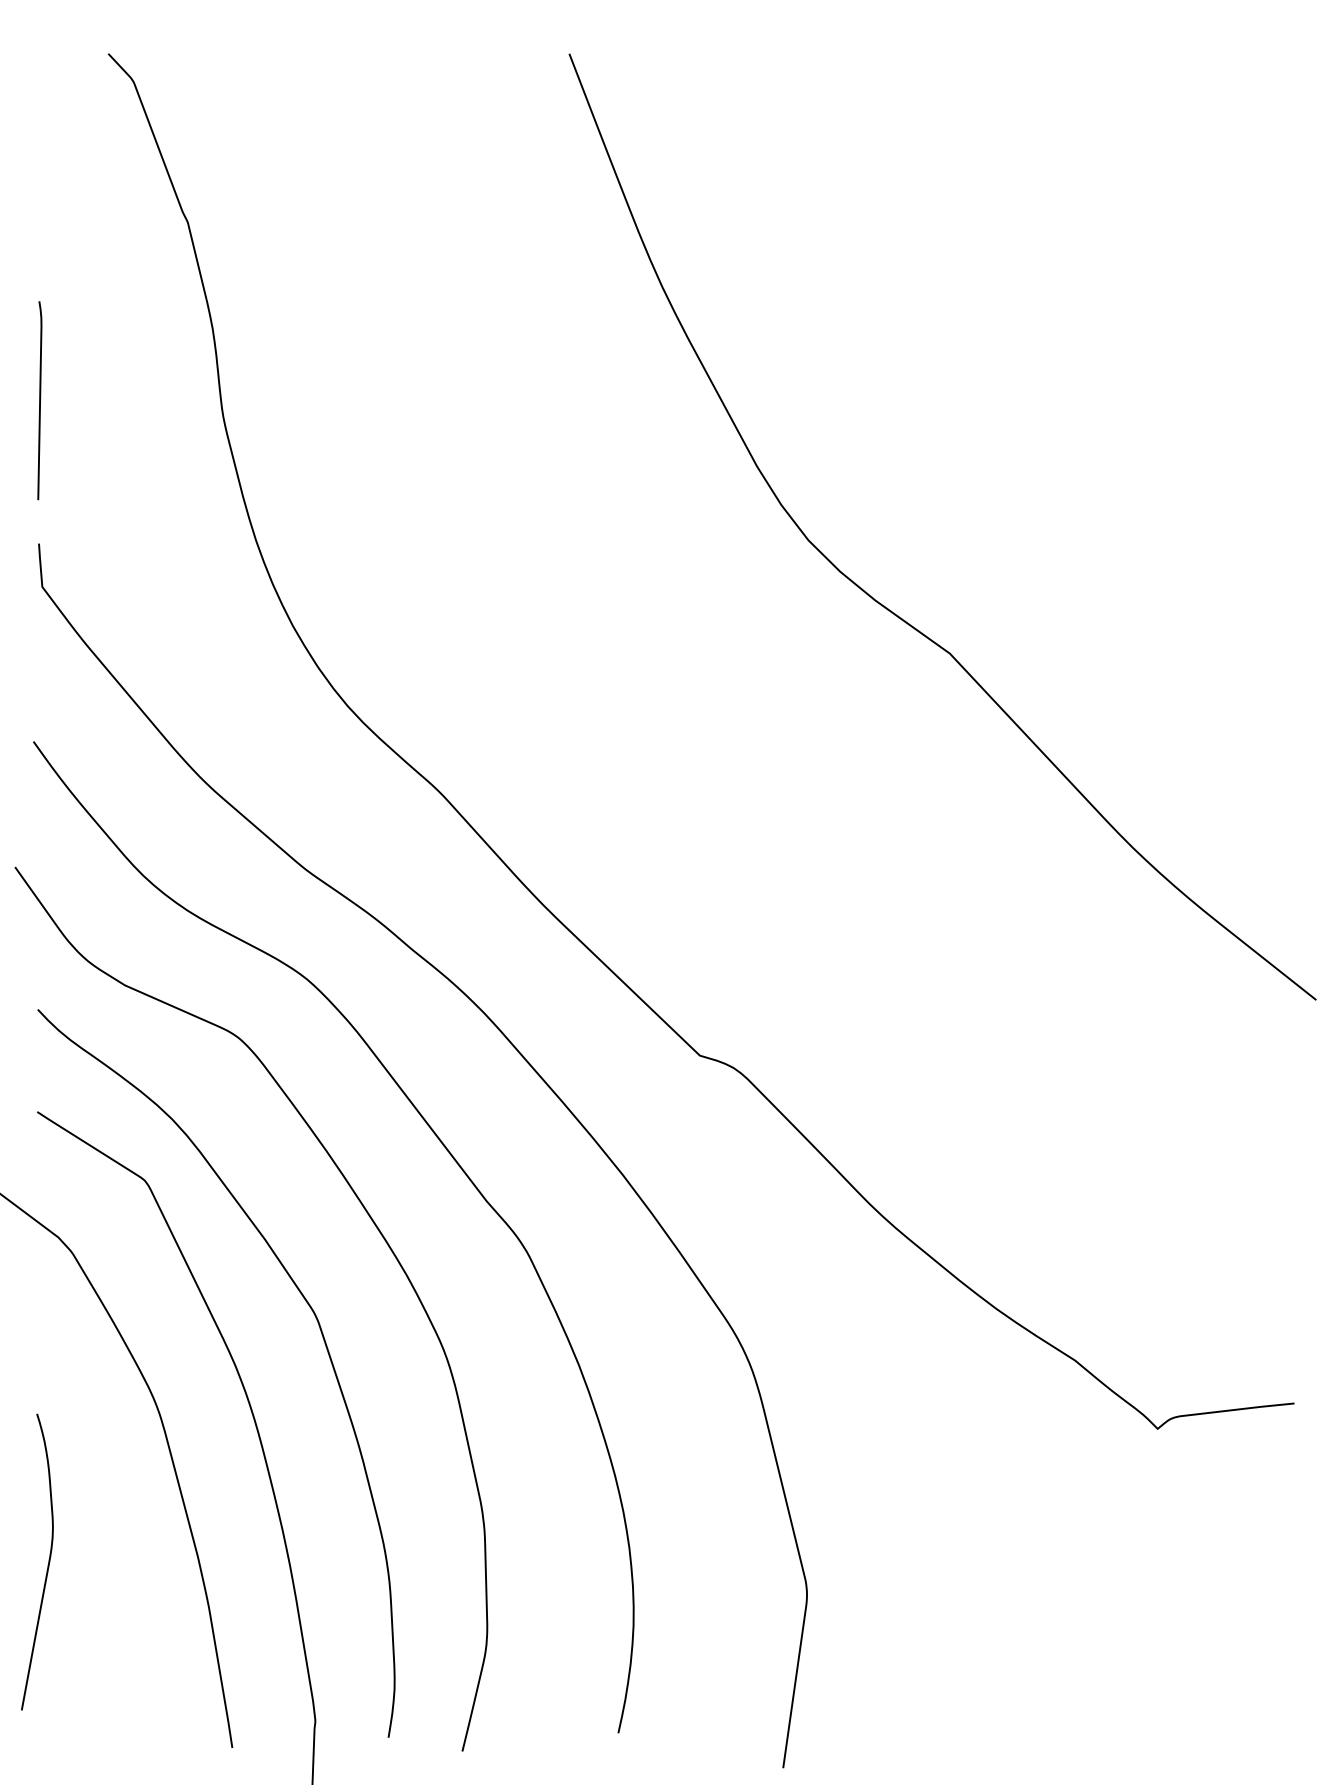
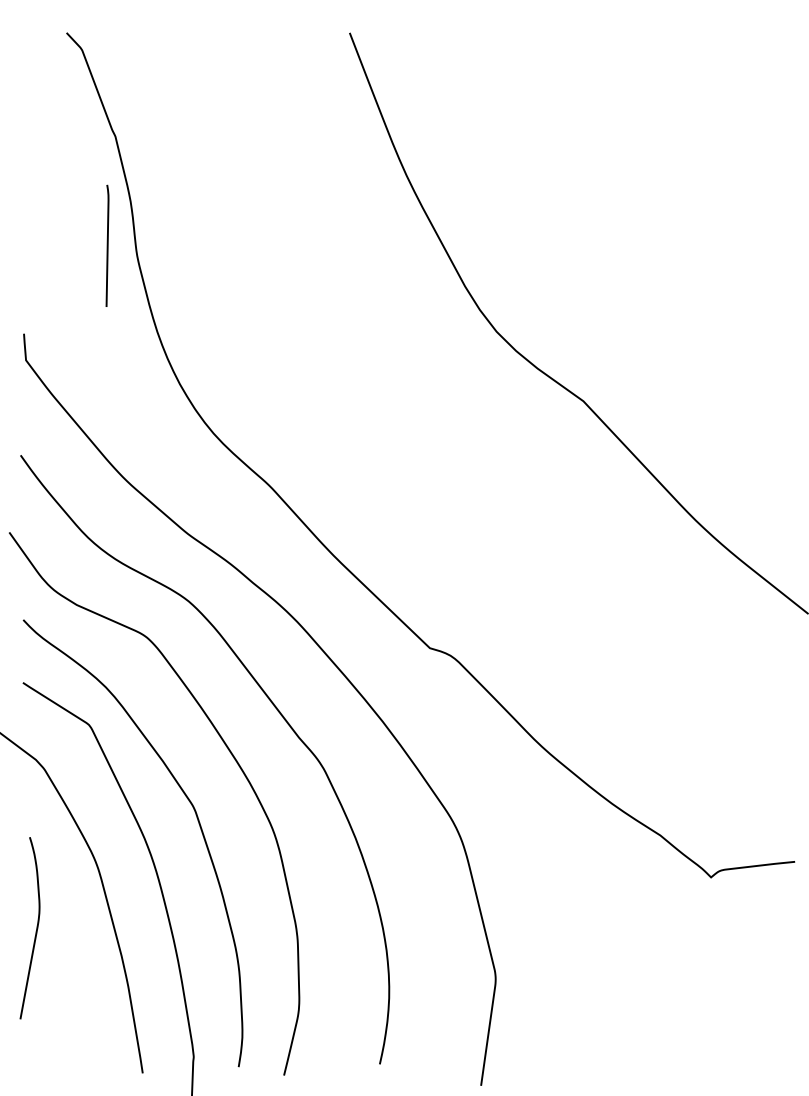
line: (39, 399) -> (107, 245), moved
curve: (46, 1567) -> (35, 931), moved

